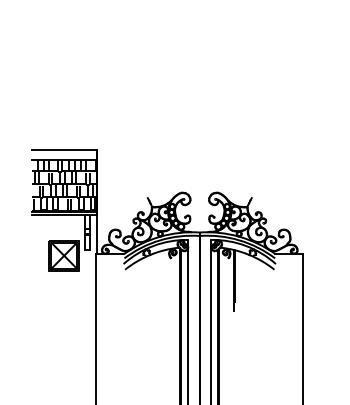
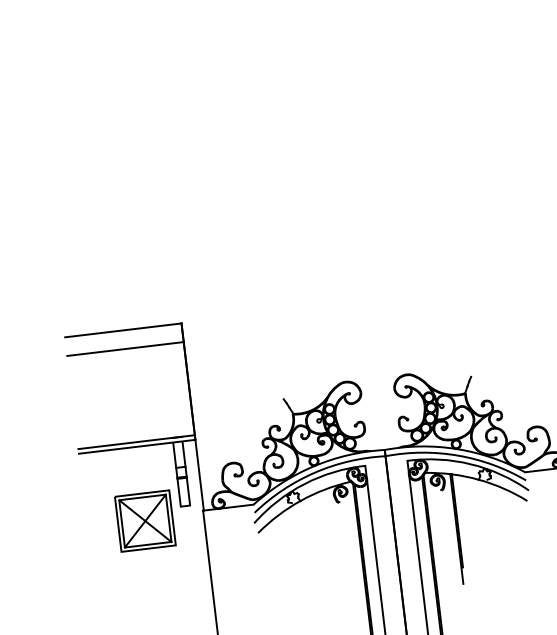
hatch: (64, 186) -> (130, 396), removed

